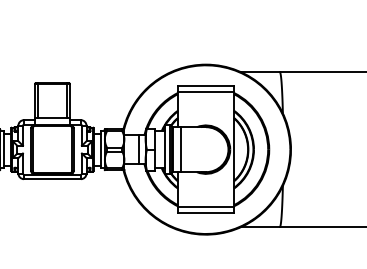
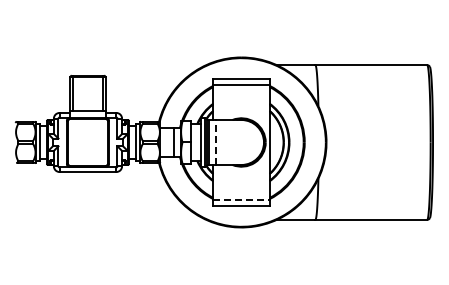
line: (180, 148) -> (216, 141), solid -> dashed
line: (206, 207) -> (242, 200), solid -> dashed

